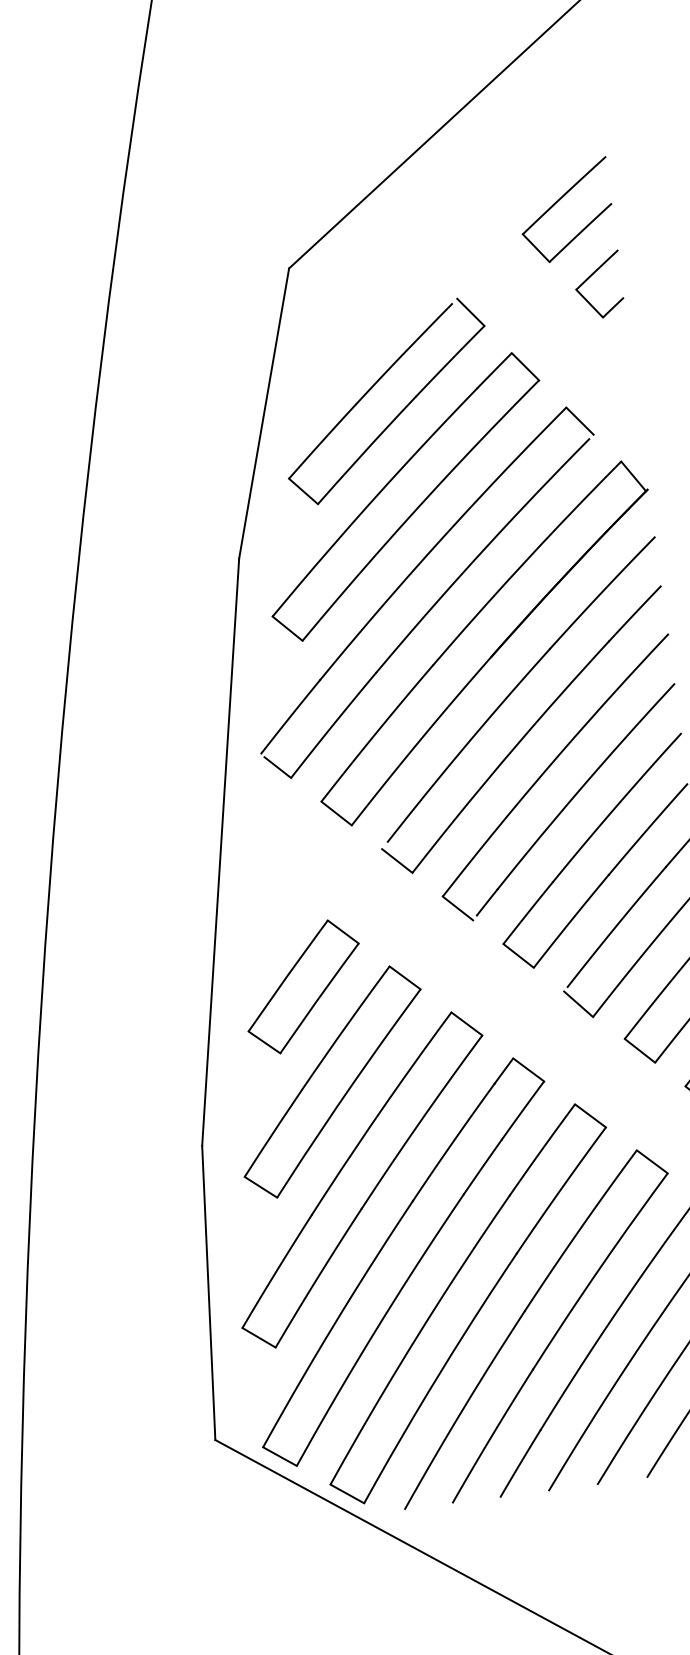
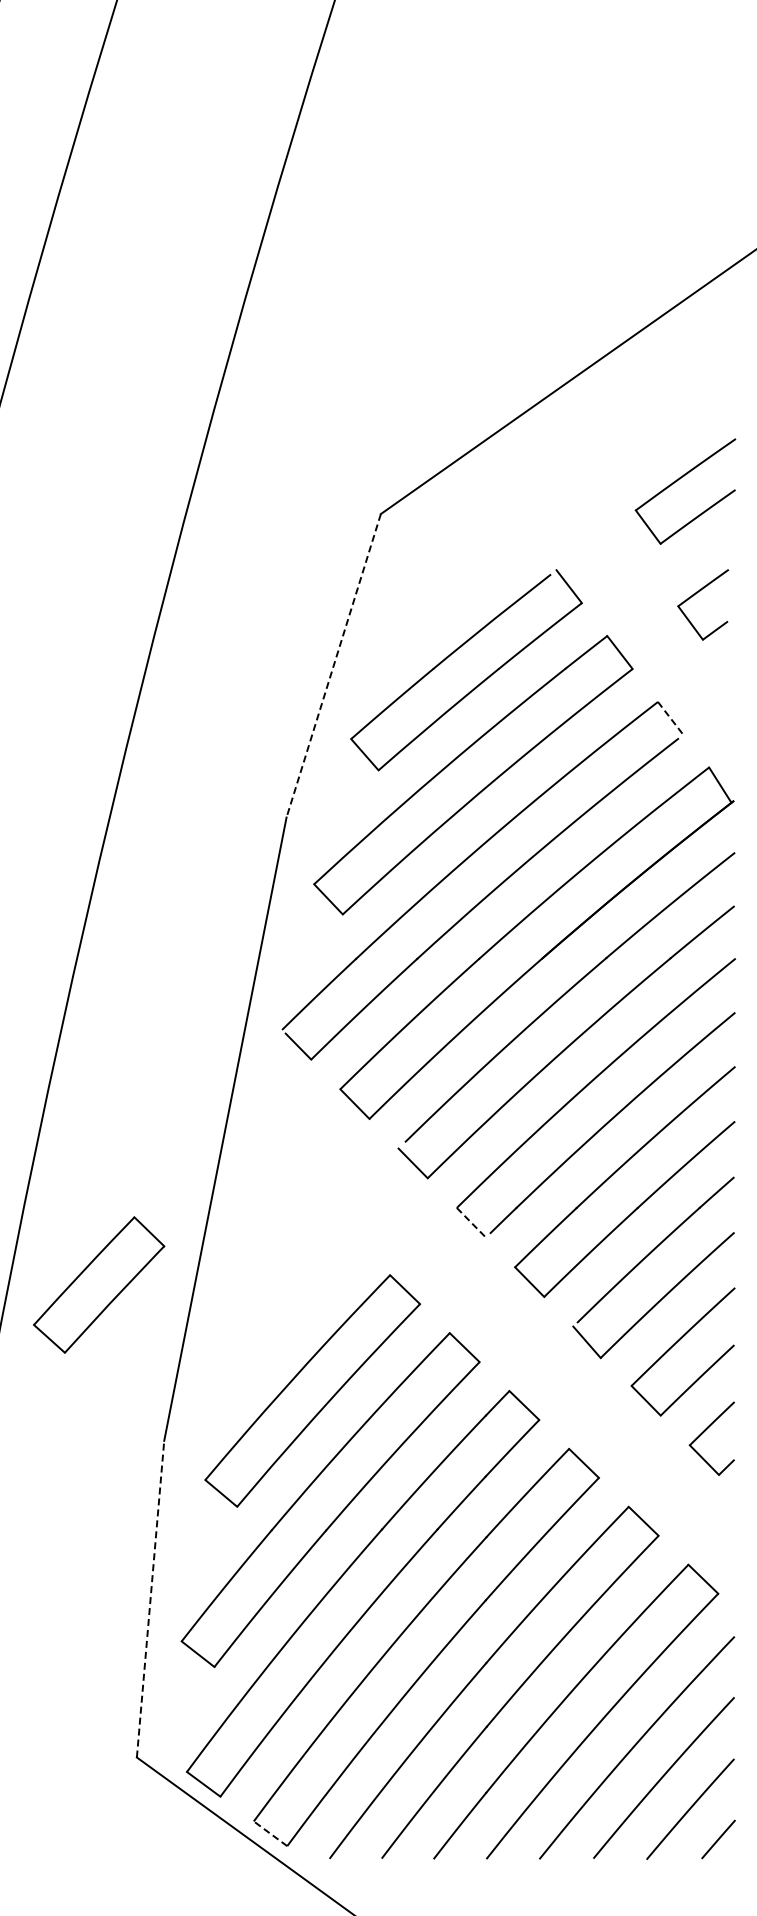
part: (591, 276) -> (696, 594), moved
line: (263, 413) -> (333, 665), solid -> dashed
line: (579, 421) -> (670, 718), solid -> dashed
line: (457, 908) -> (471, 1222), solid -> dashed
part: (303, 986) -> (99, 1284), moved
line: (208, 1293) -> (150, 1599), solid -> dashed
line: (347, 1493) -> (270, 1833), solid -> dashed

